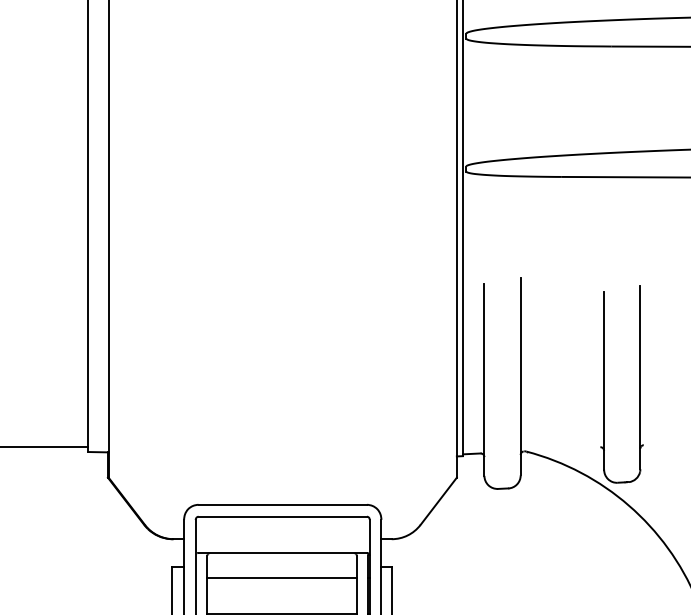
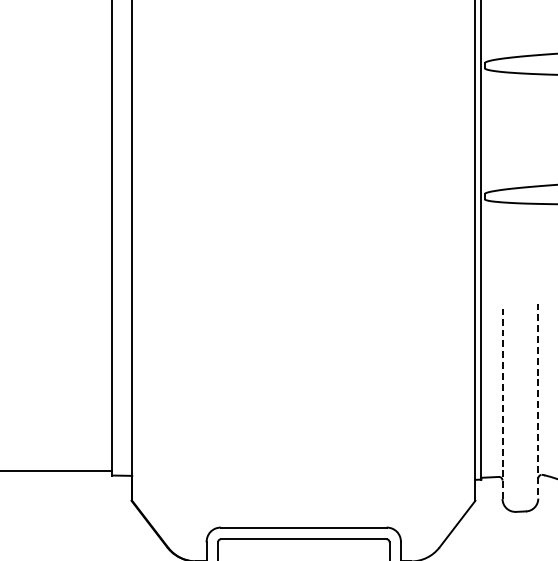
line: (520, 376) -> (538, 401), solid -> dashed
line: (484, 379) -> (502, 404), solid -> dashed

